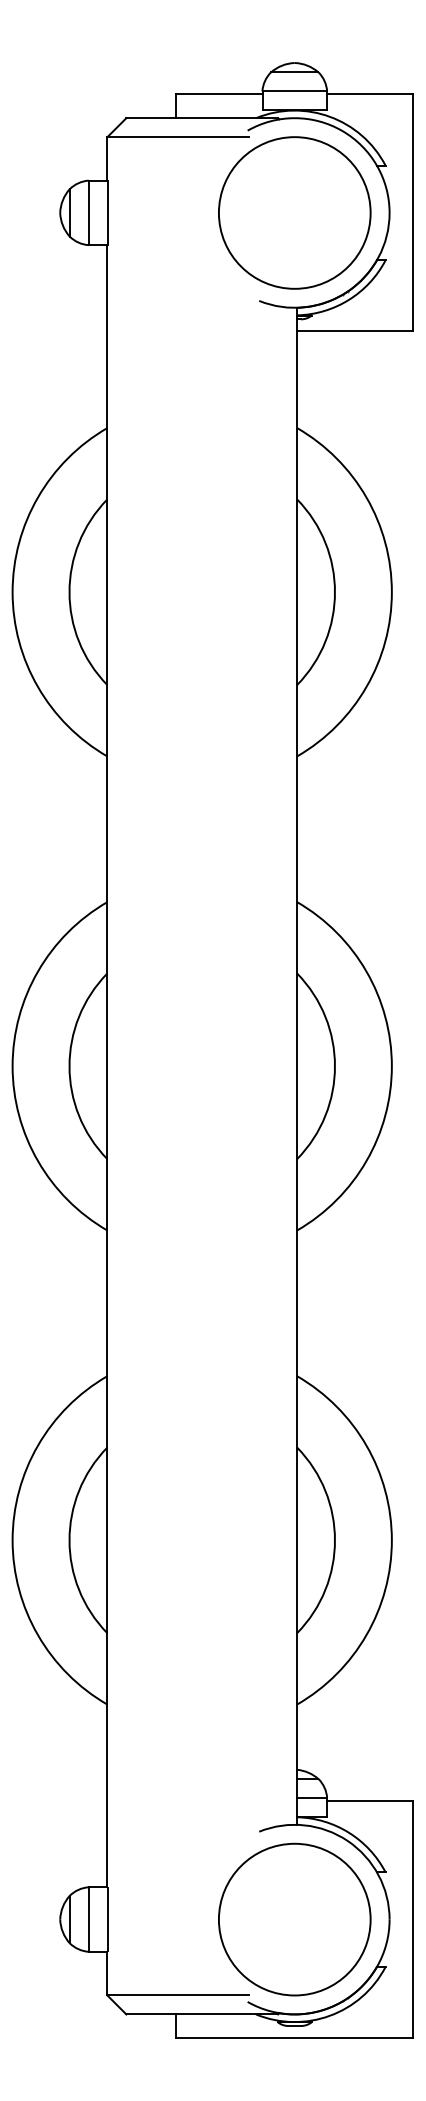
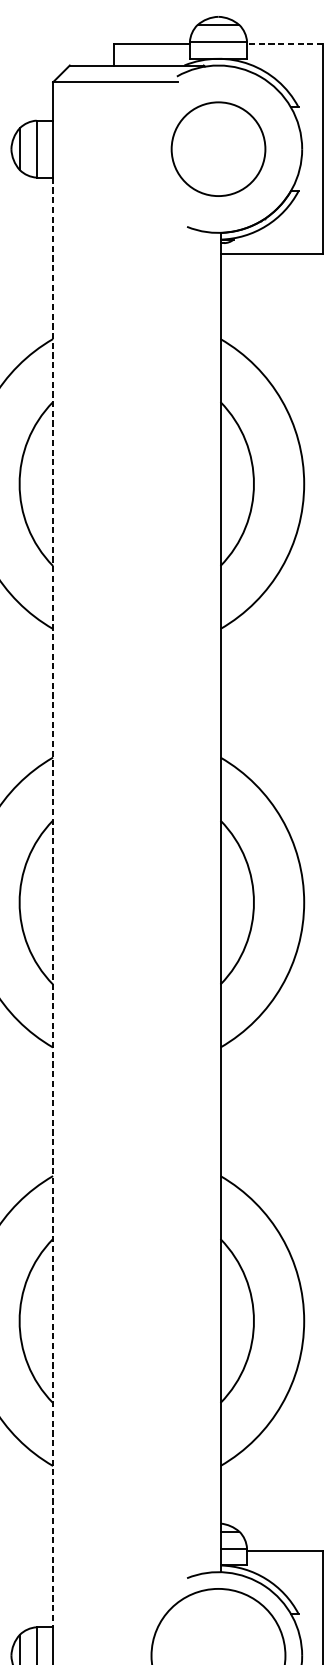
line: (369, 94) -> (284, 44), solid -> dashed
circle: (294, 212) -> (218, 148), size x0.7
line: (107, 1066) -> (53, 902), solid -> dashed

